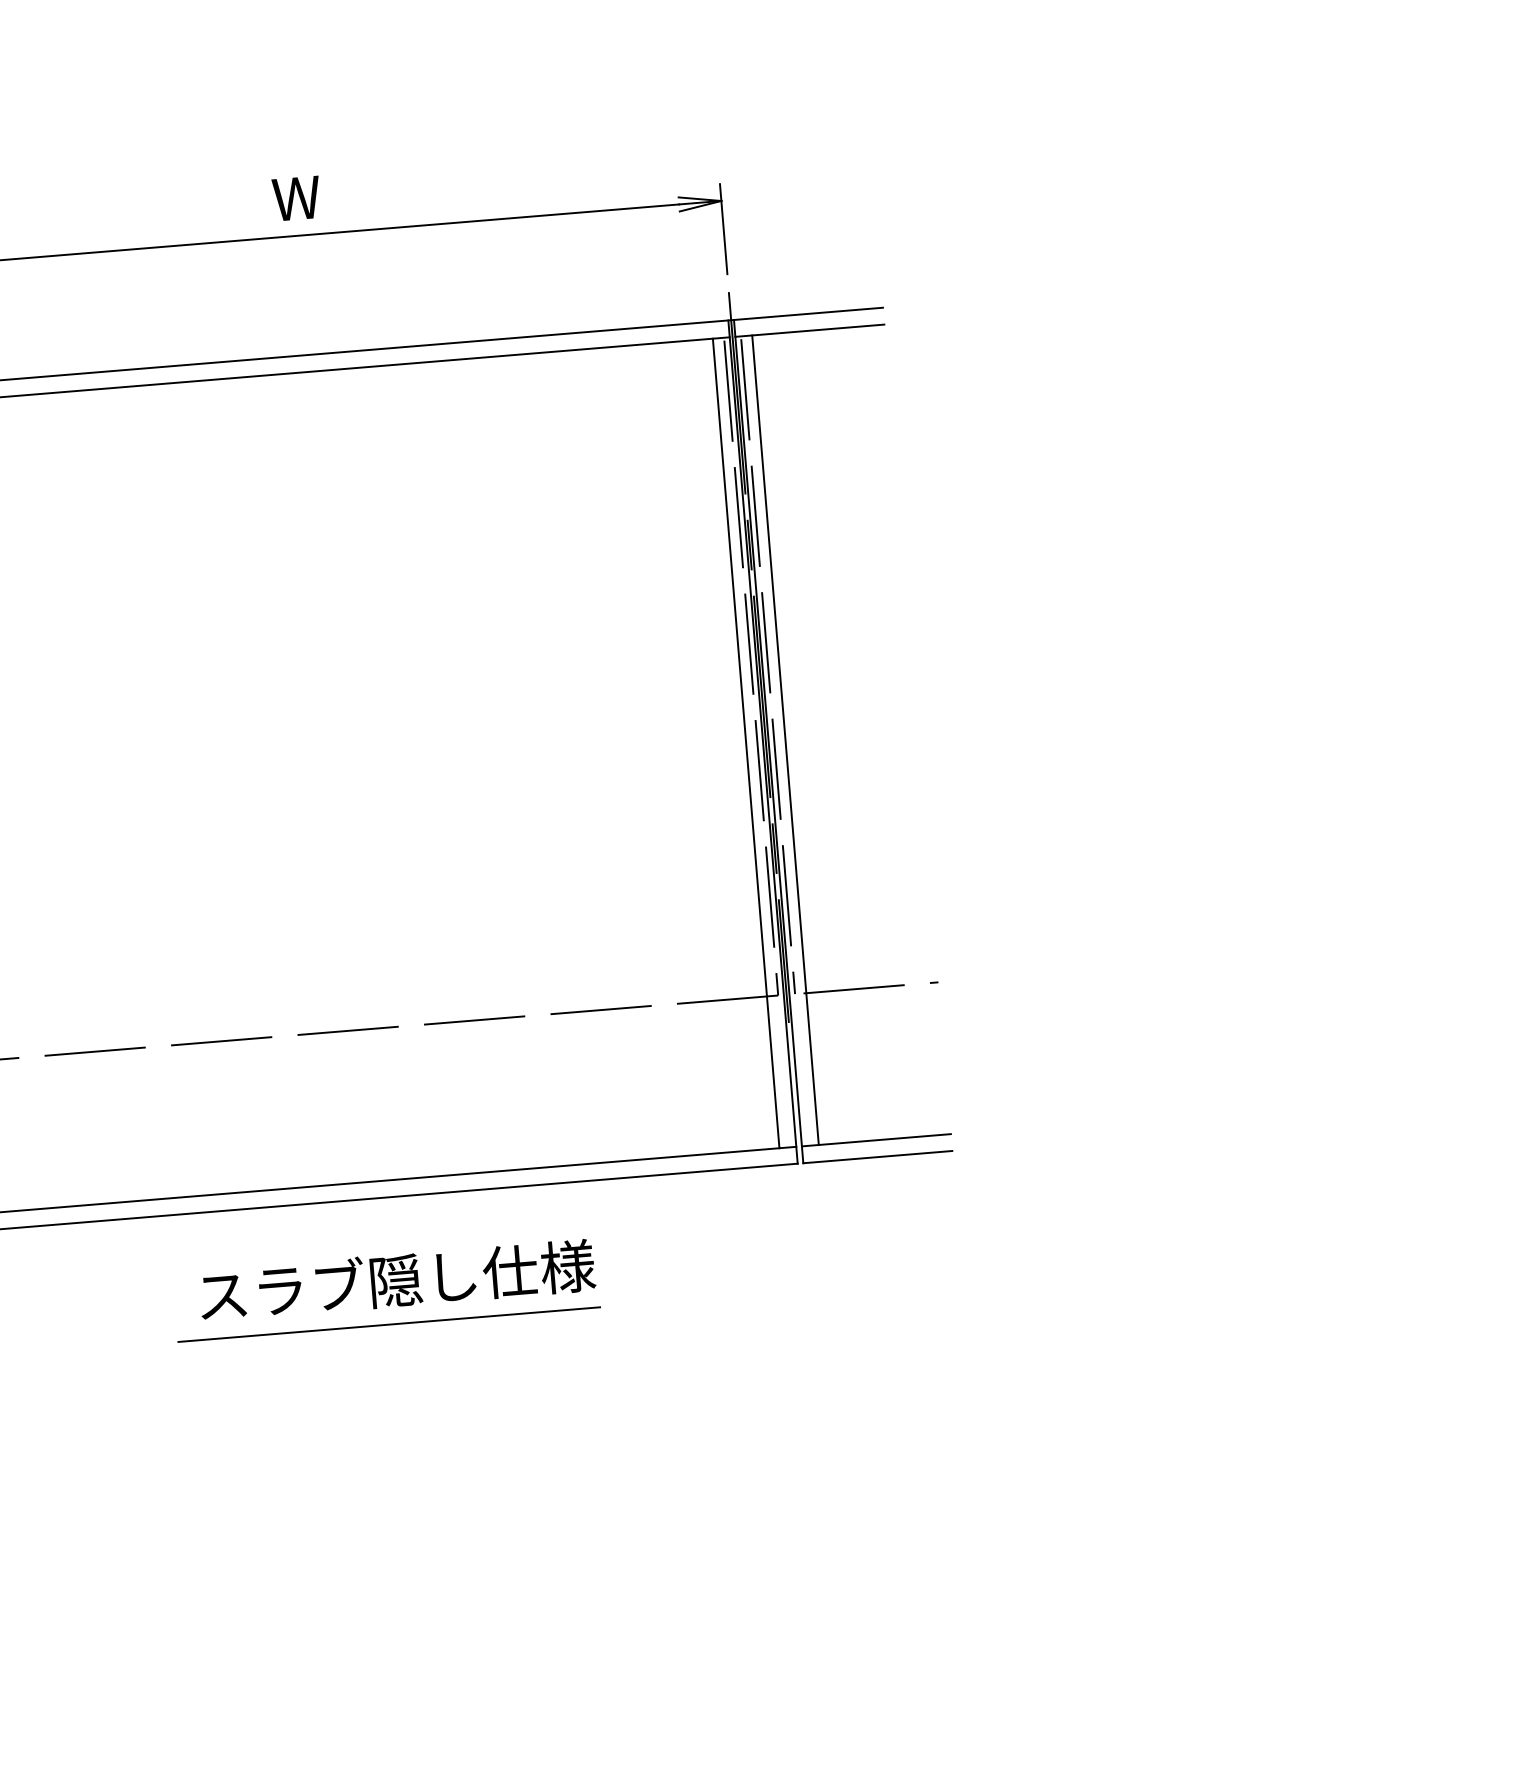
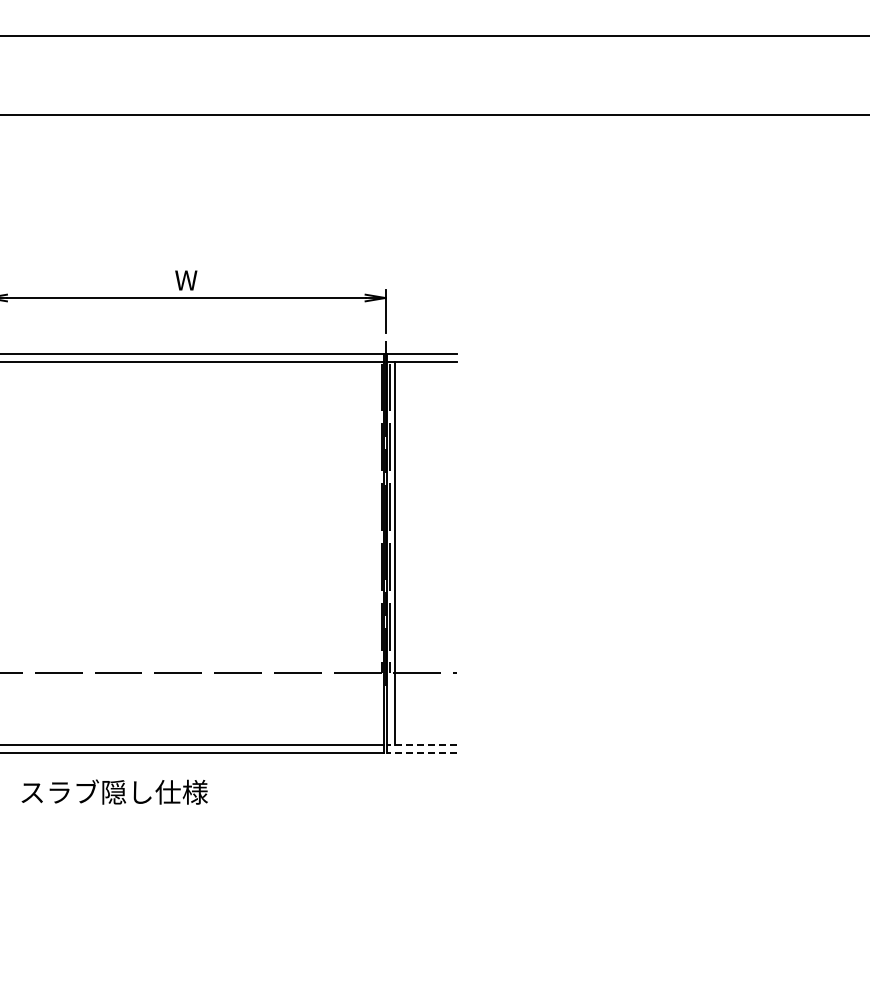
line: (746, 743) -> (376, 553), removed
line: (875, 1139) -> (421, 744), solid -> dashed
line: (876, 1156) -> (421, 752), solid -> dashed
text: (396, 1279) -> (114, 791), moved
line: (387, 1324) -> (185, 812), removed

